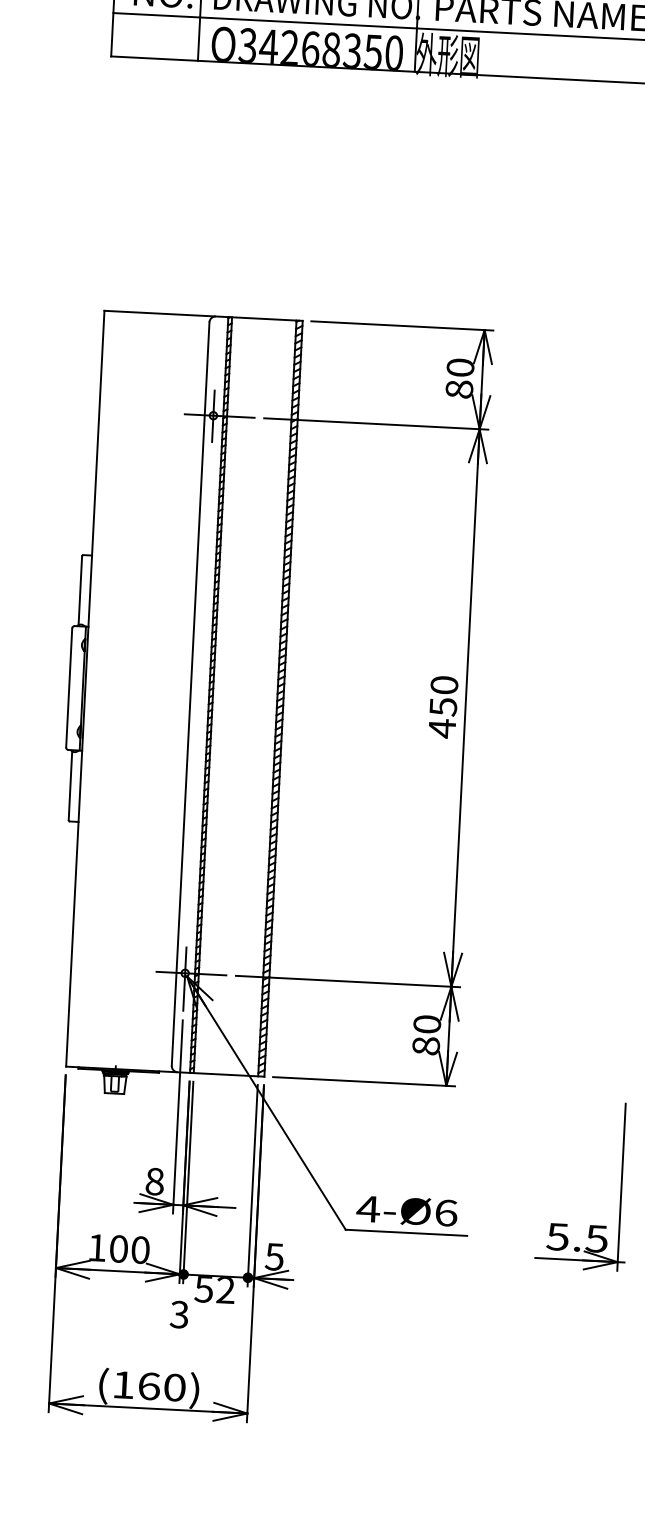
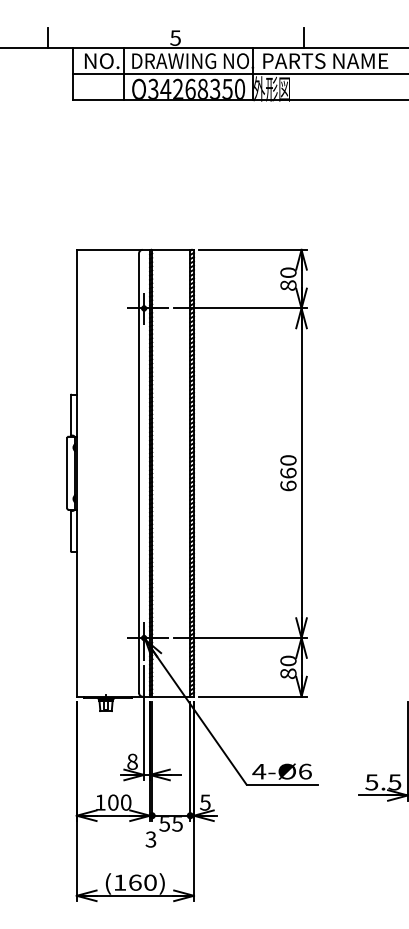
text: (442, 717) -> (288, 479), 450 -> 660
text: (225, 1291) -> (177, 824), 52 -> 55

